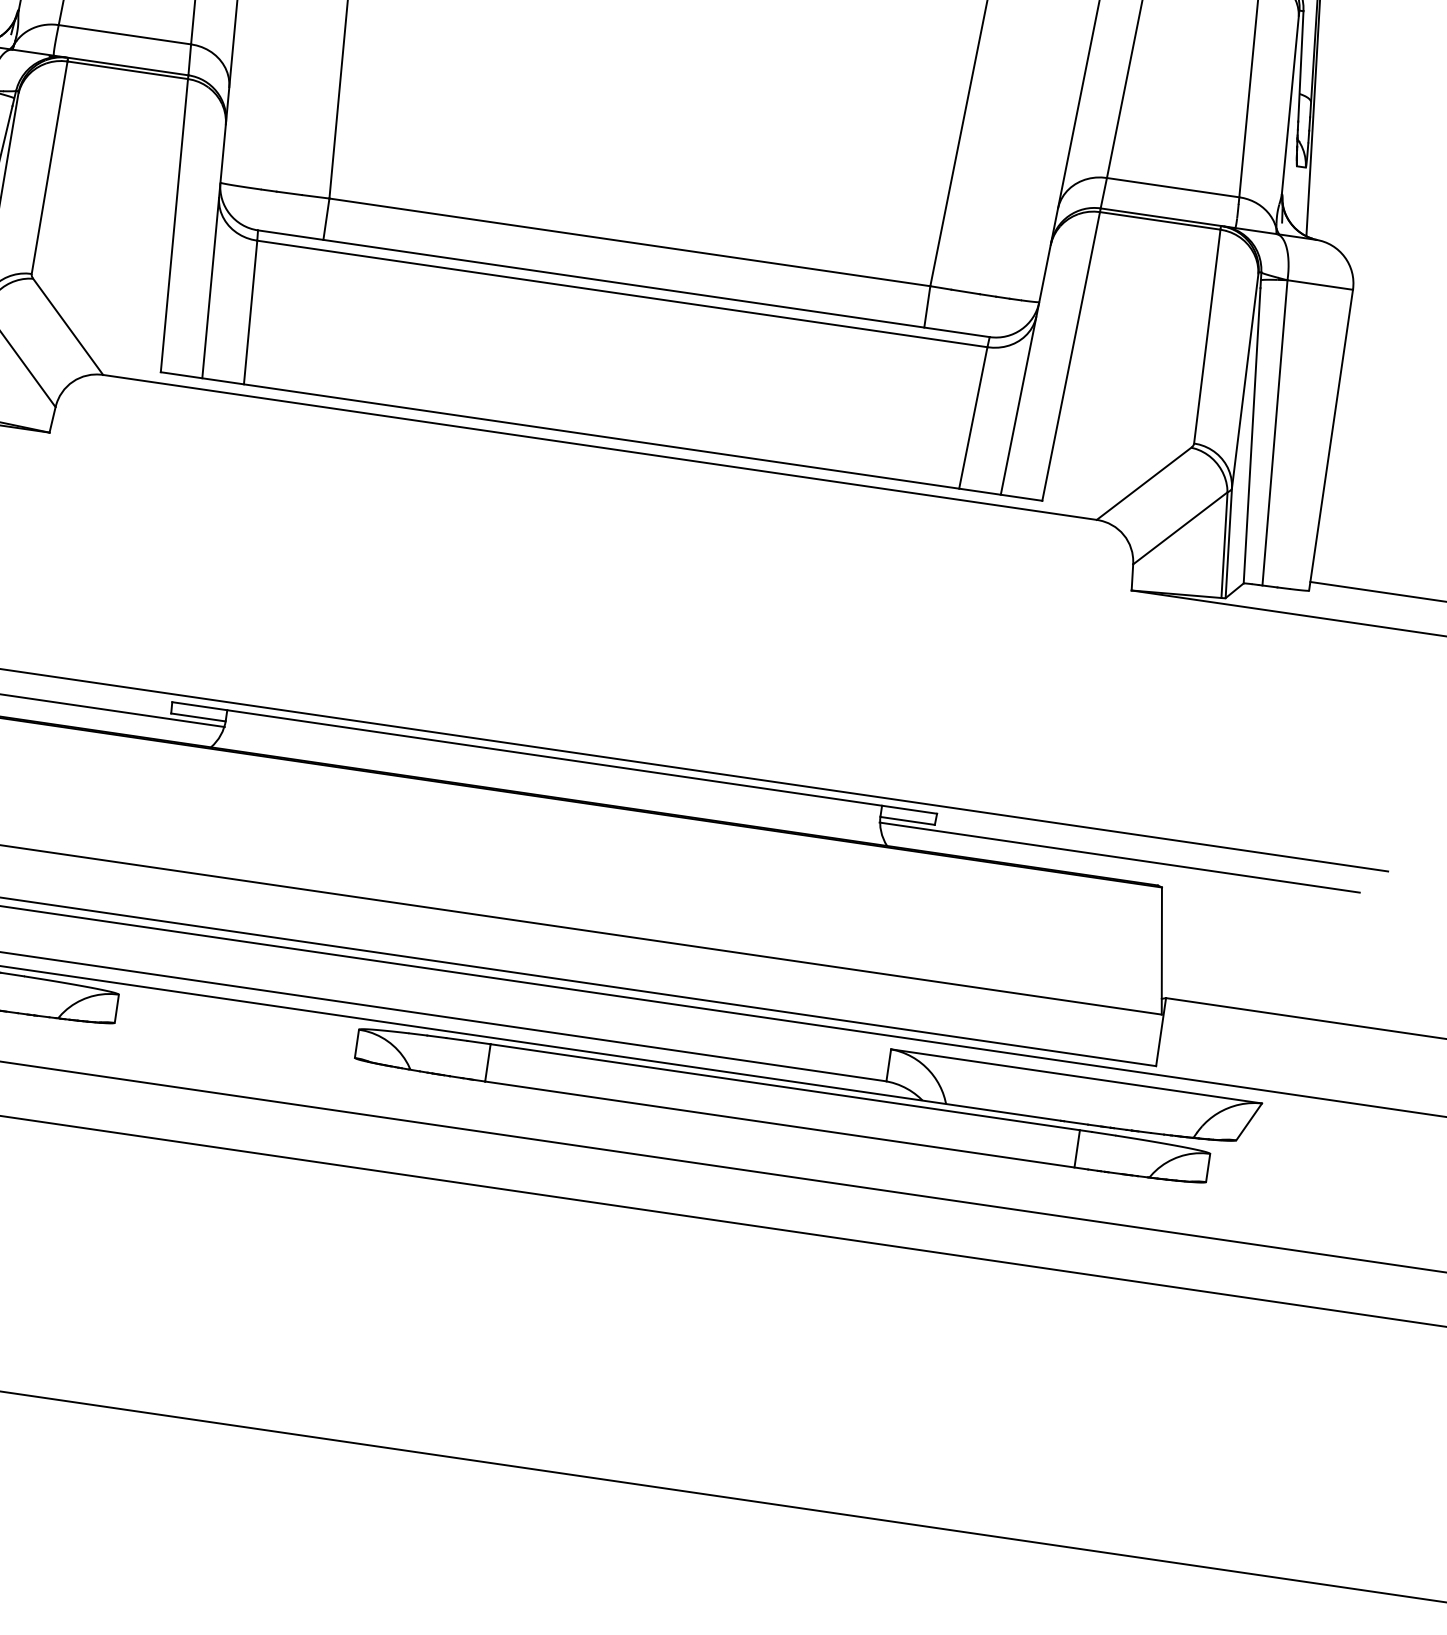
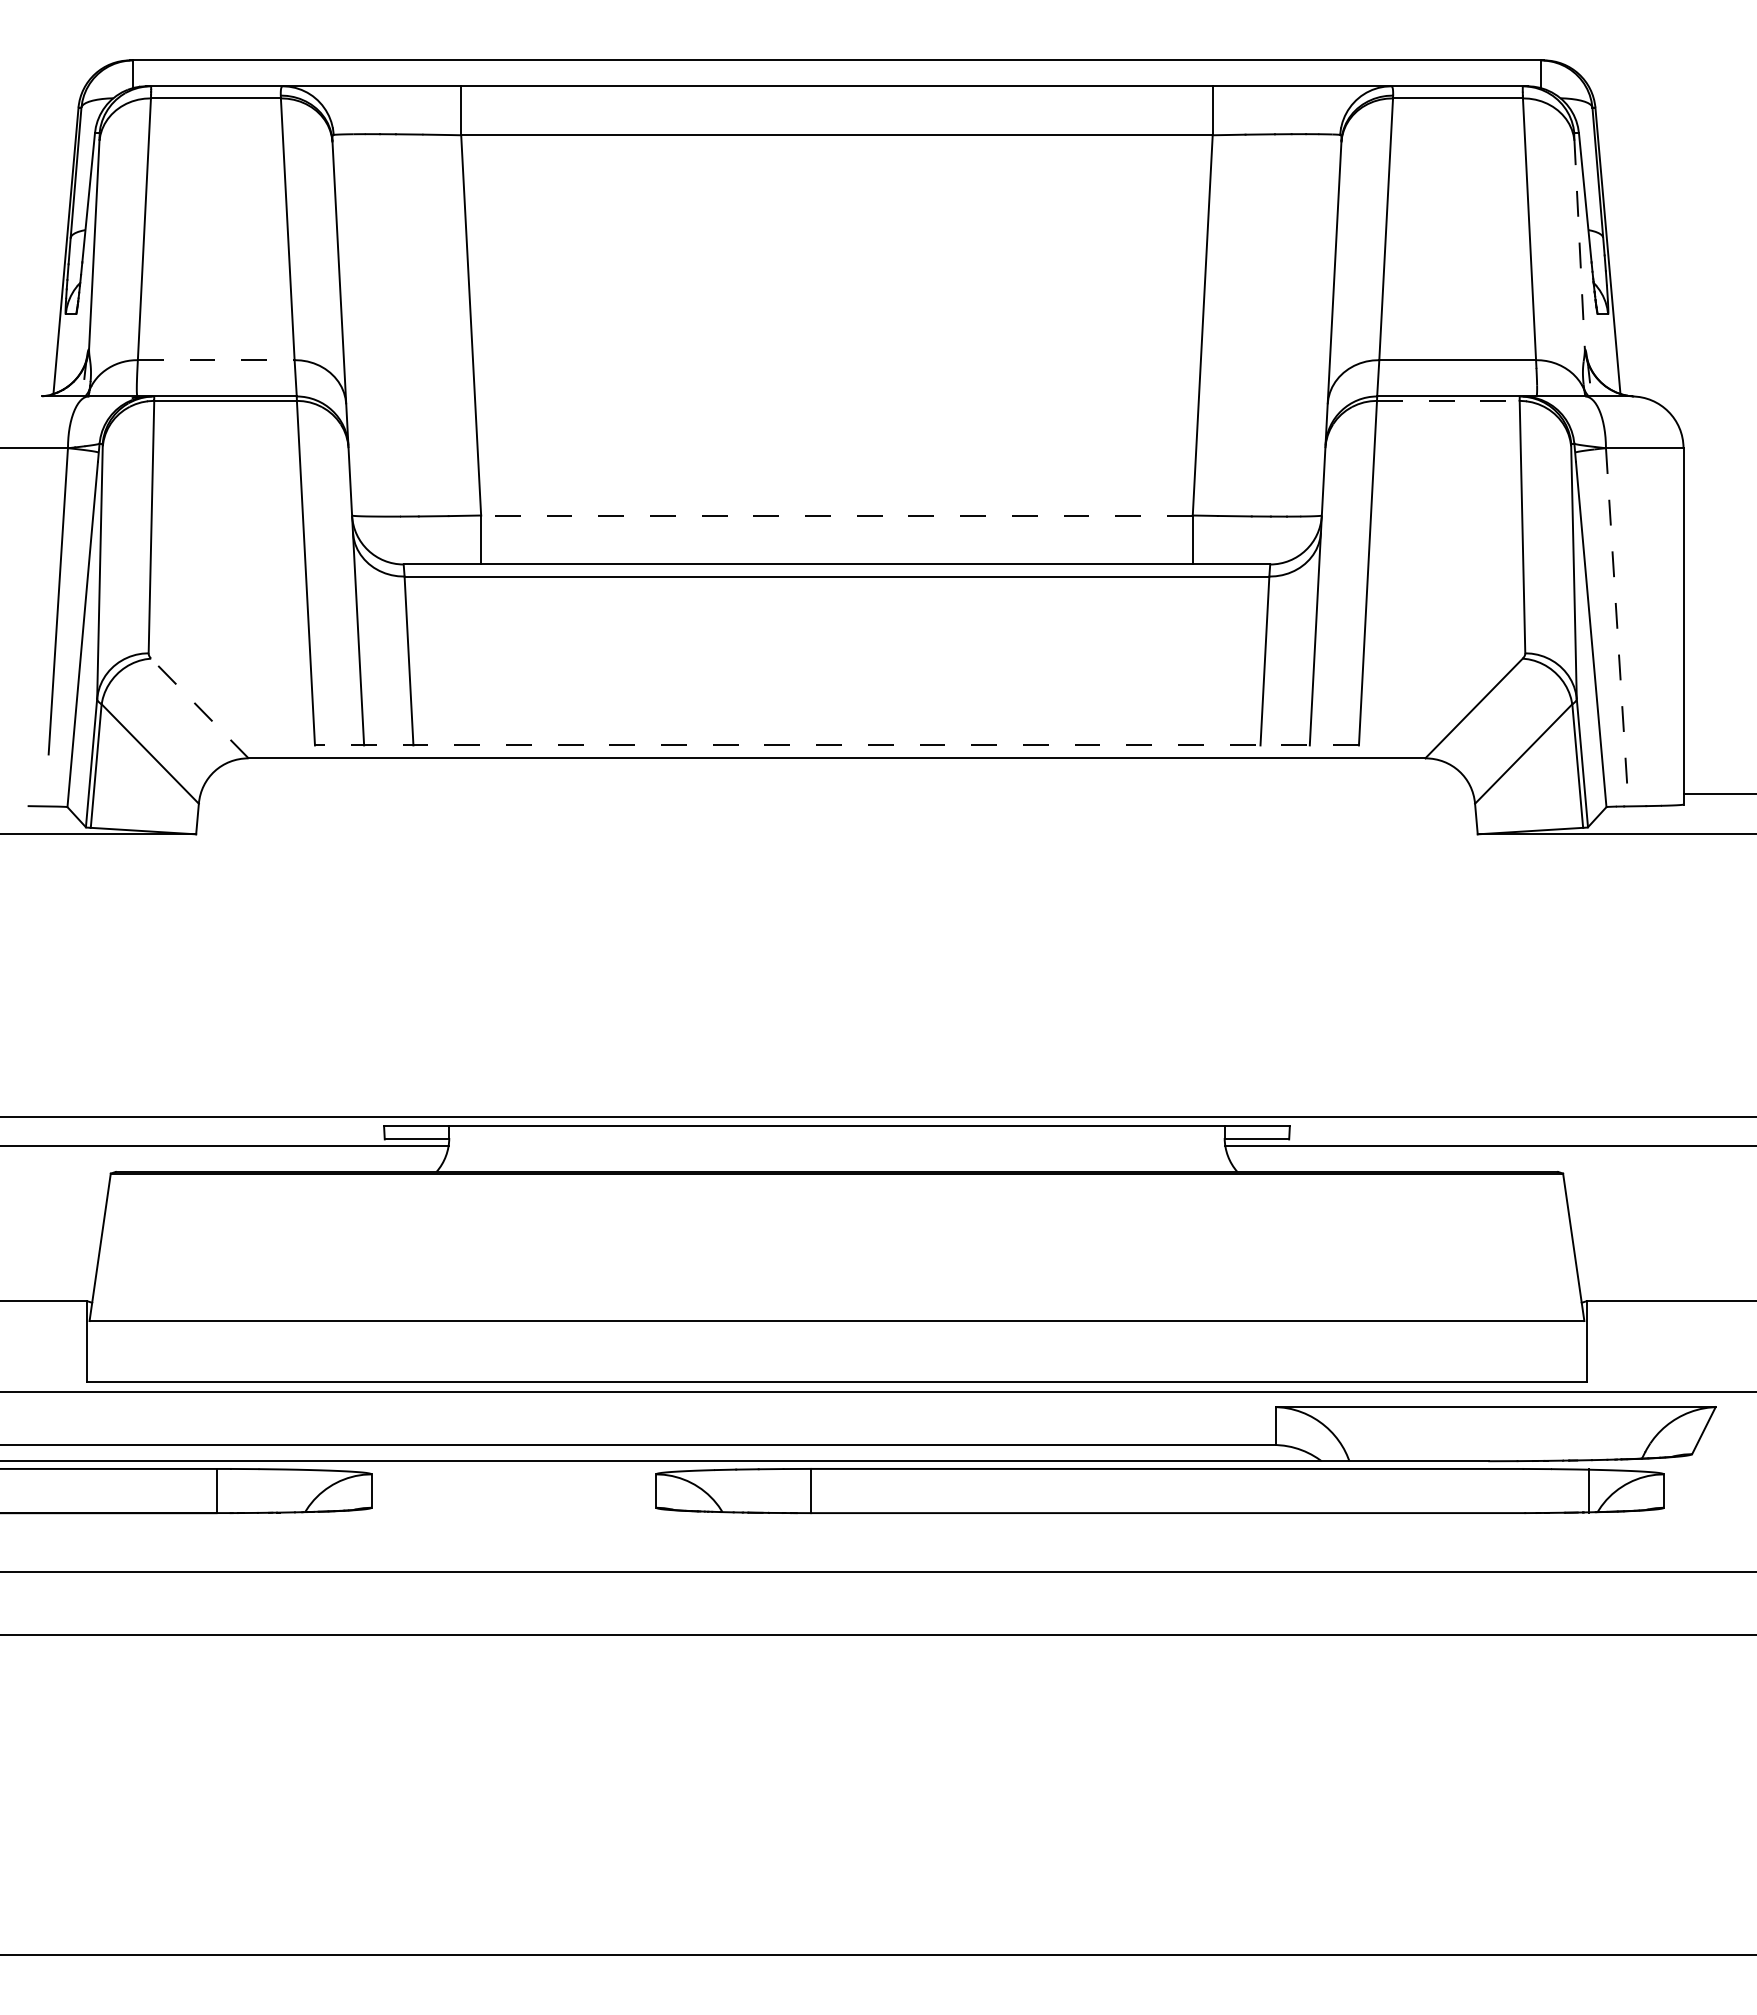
line: (125, 35) -> (216, 360), solid -> dashed
line: (1290, 105) -> (1579, 244), solid -> dashed
line: (1160, 220) -> (1448, 400), solid -> dashed
line: (629, 242) -> (836, 515), solid -> dashed
line: (67, 326) -> (199, 708), solid -> dashed
line: (1275, 433) -> (1617, 627), solid -> dashed
line: (601, 436) -> (836, 745), solid -> dashed
line: (1077, 1148) -> (1589, 1490), moved

